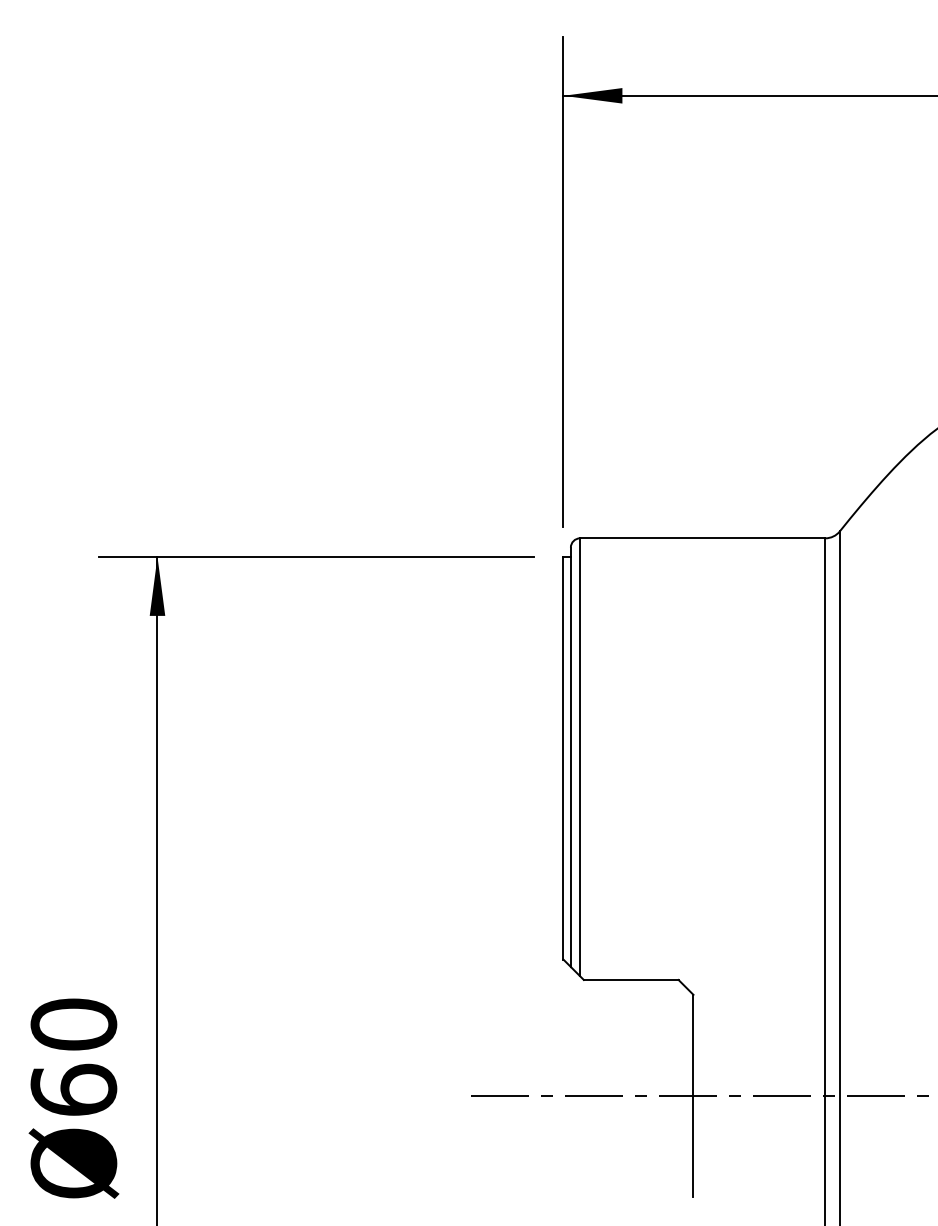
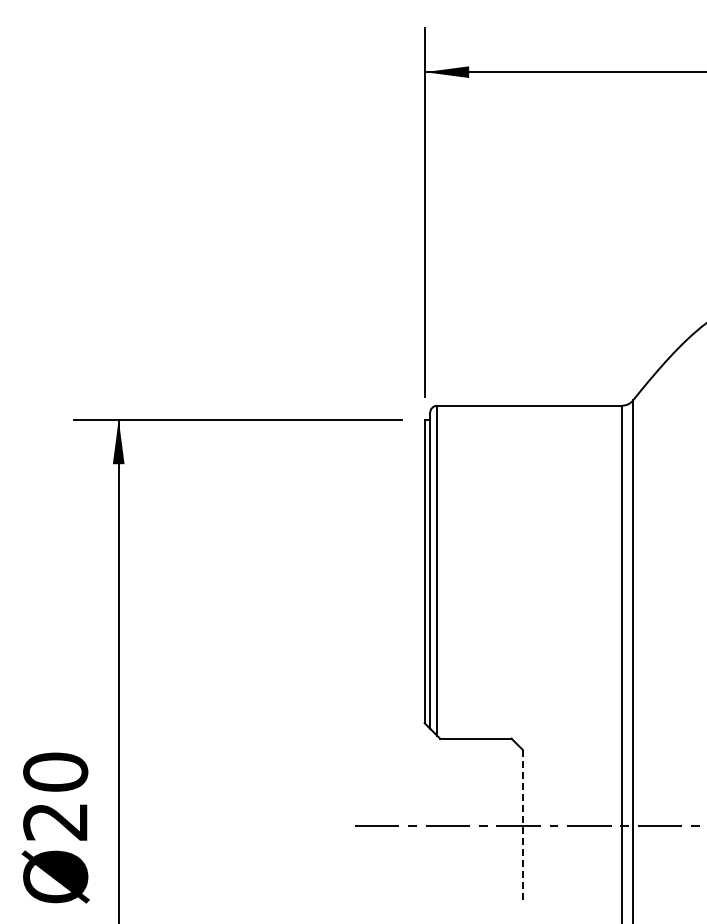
text: (73, 1088) -> (55, 820), Ø60 -> Ø20
line: (693, 1096) -> (522, 826), solid -> dashed

